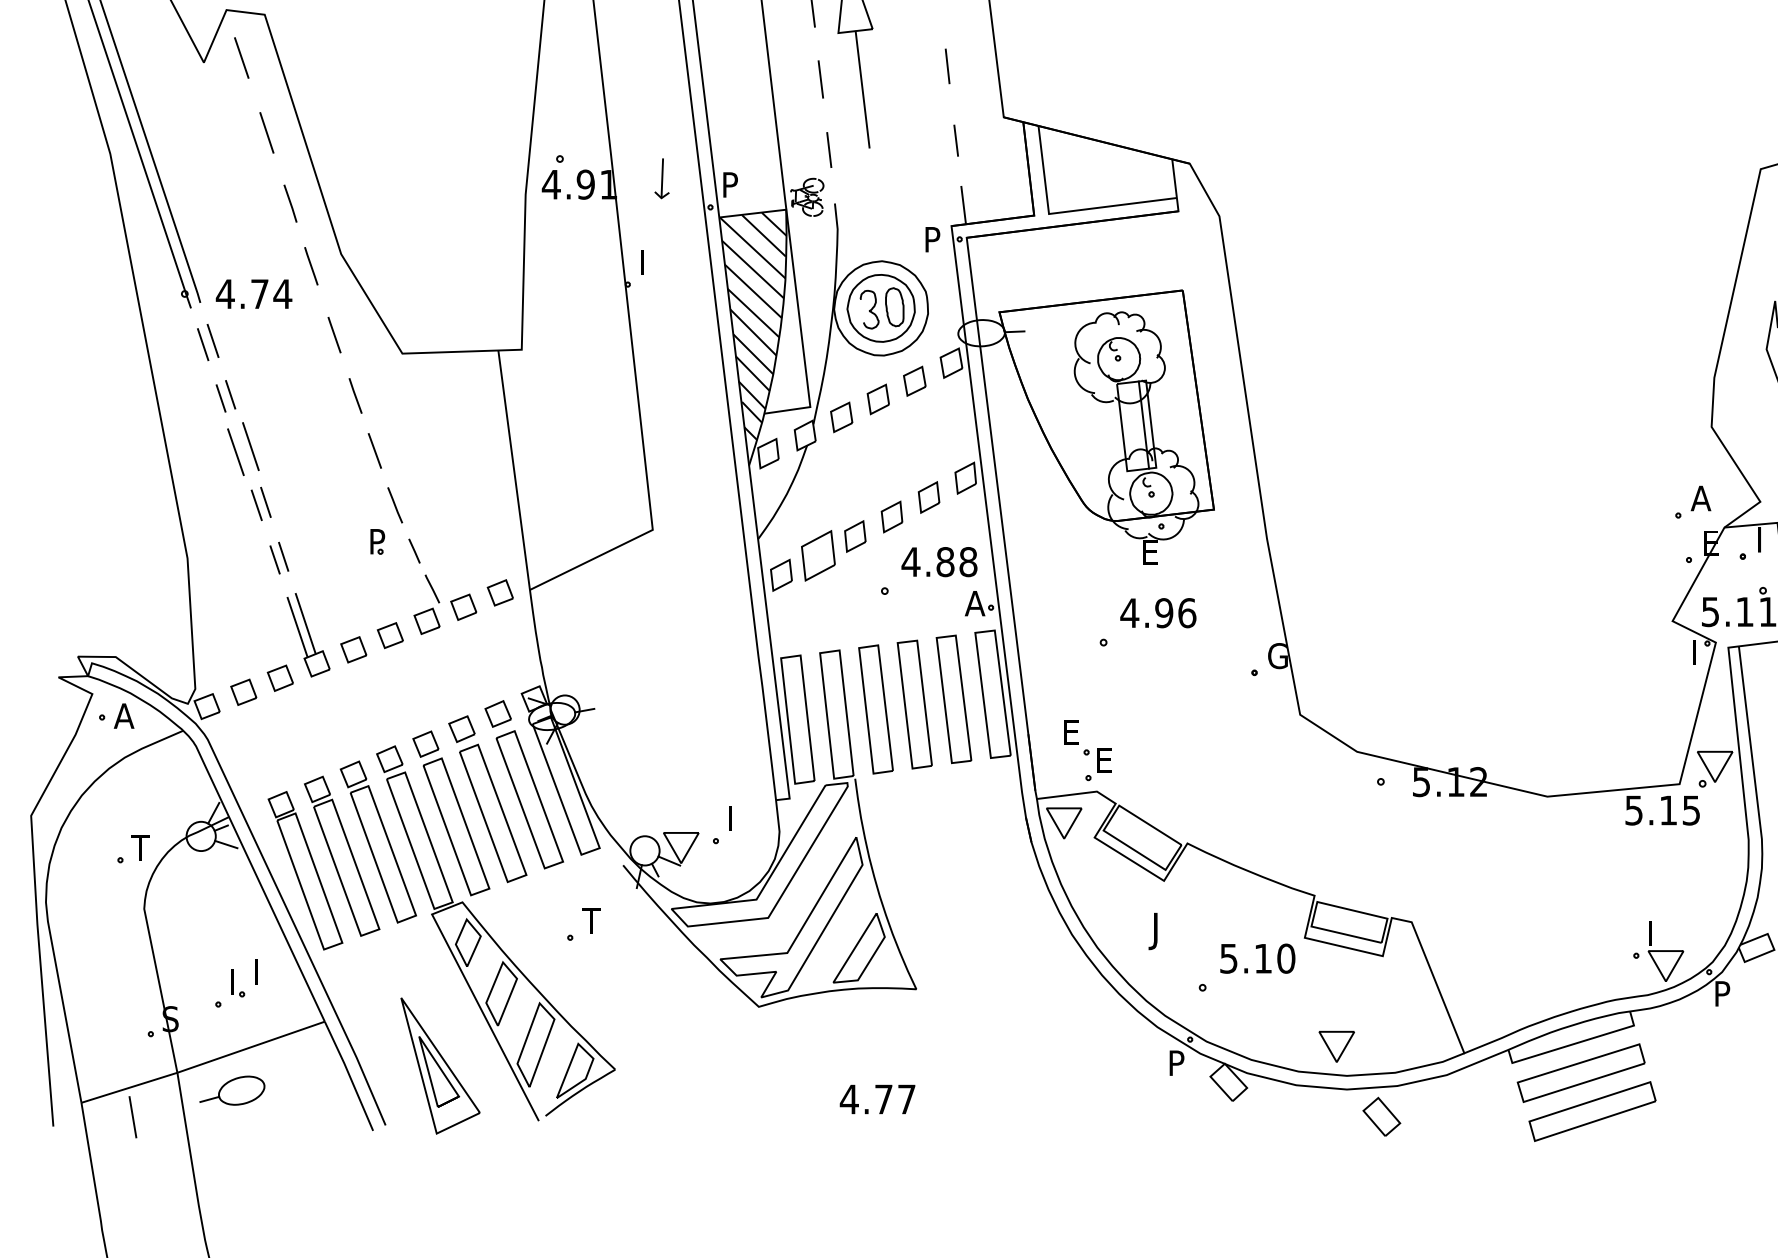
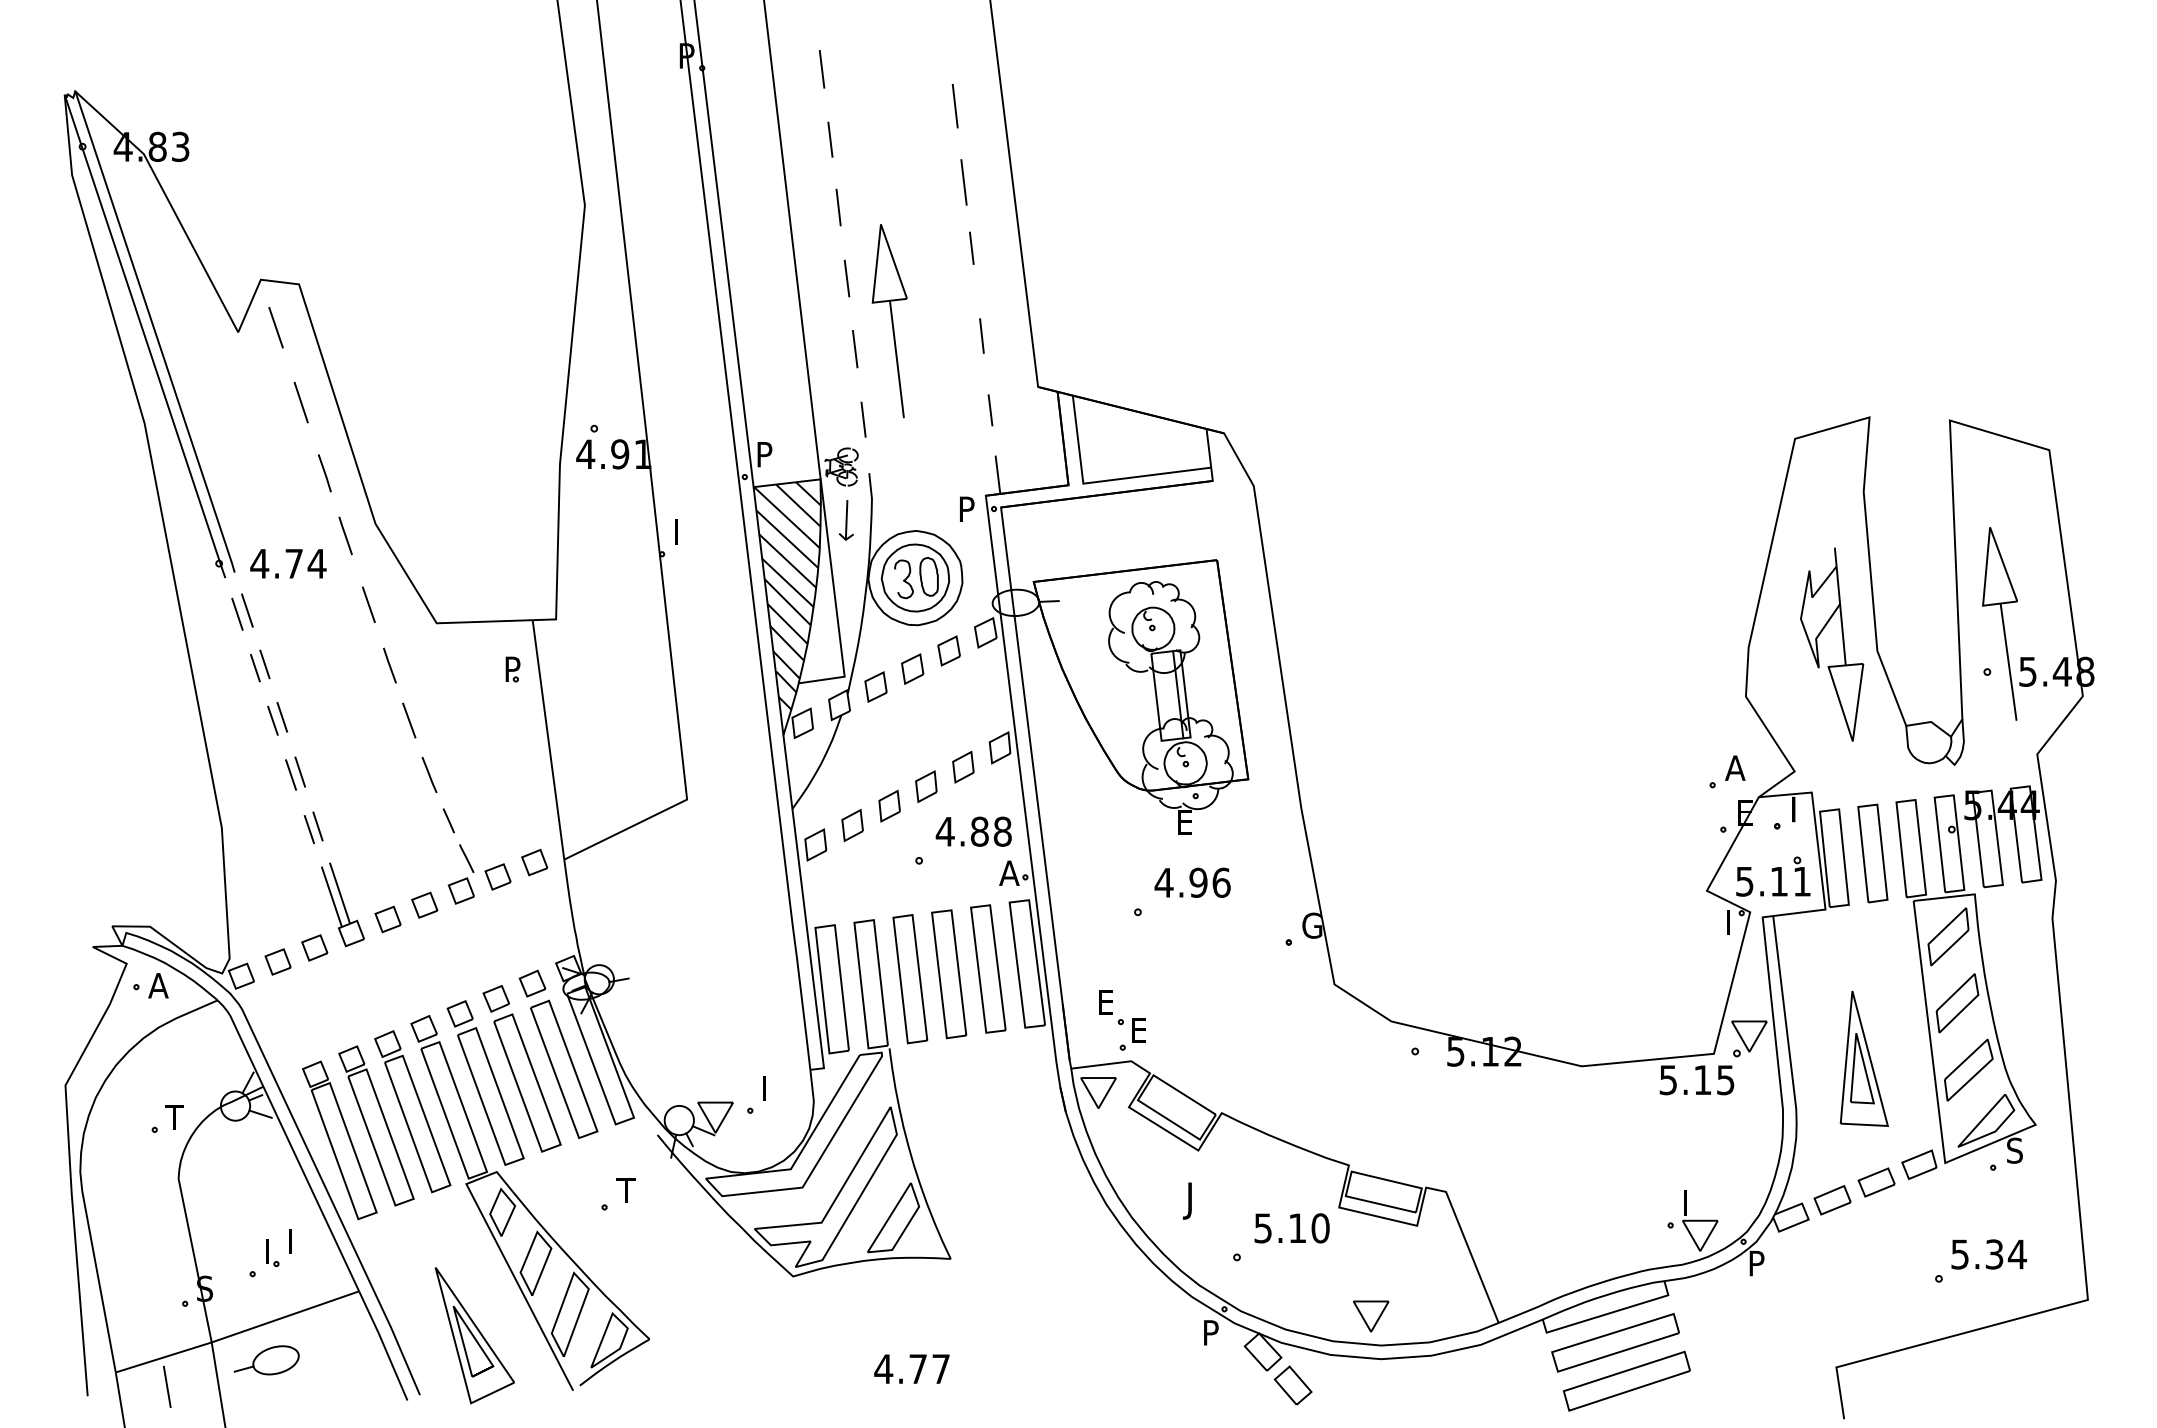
part: (661, 178) -> (845, 520), moved
part: (243, 448) -> (277, 718), size x0.62
part: (377, 541) -> (512, 669), moved
part: (818, 555) -> (852, 825), size x0.62
part: (1381, 1116) -> (1292, 1385), moved

